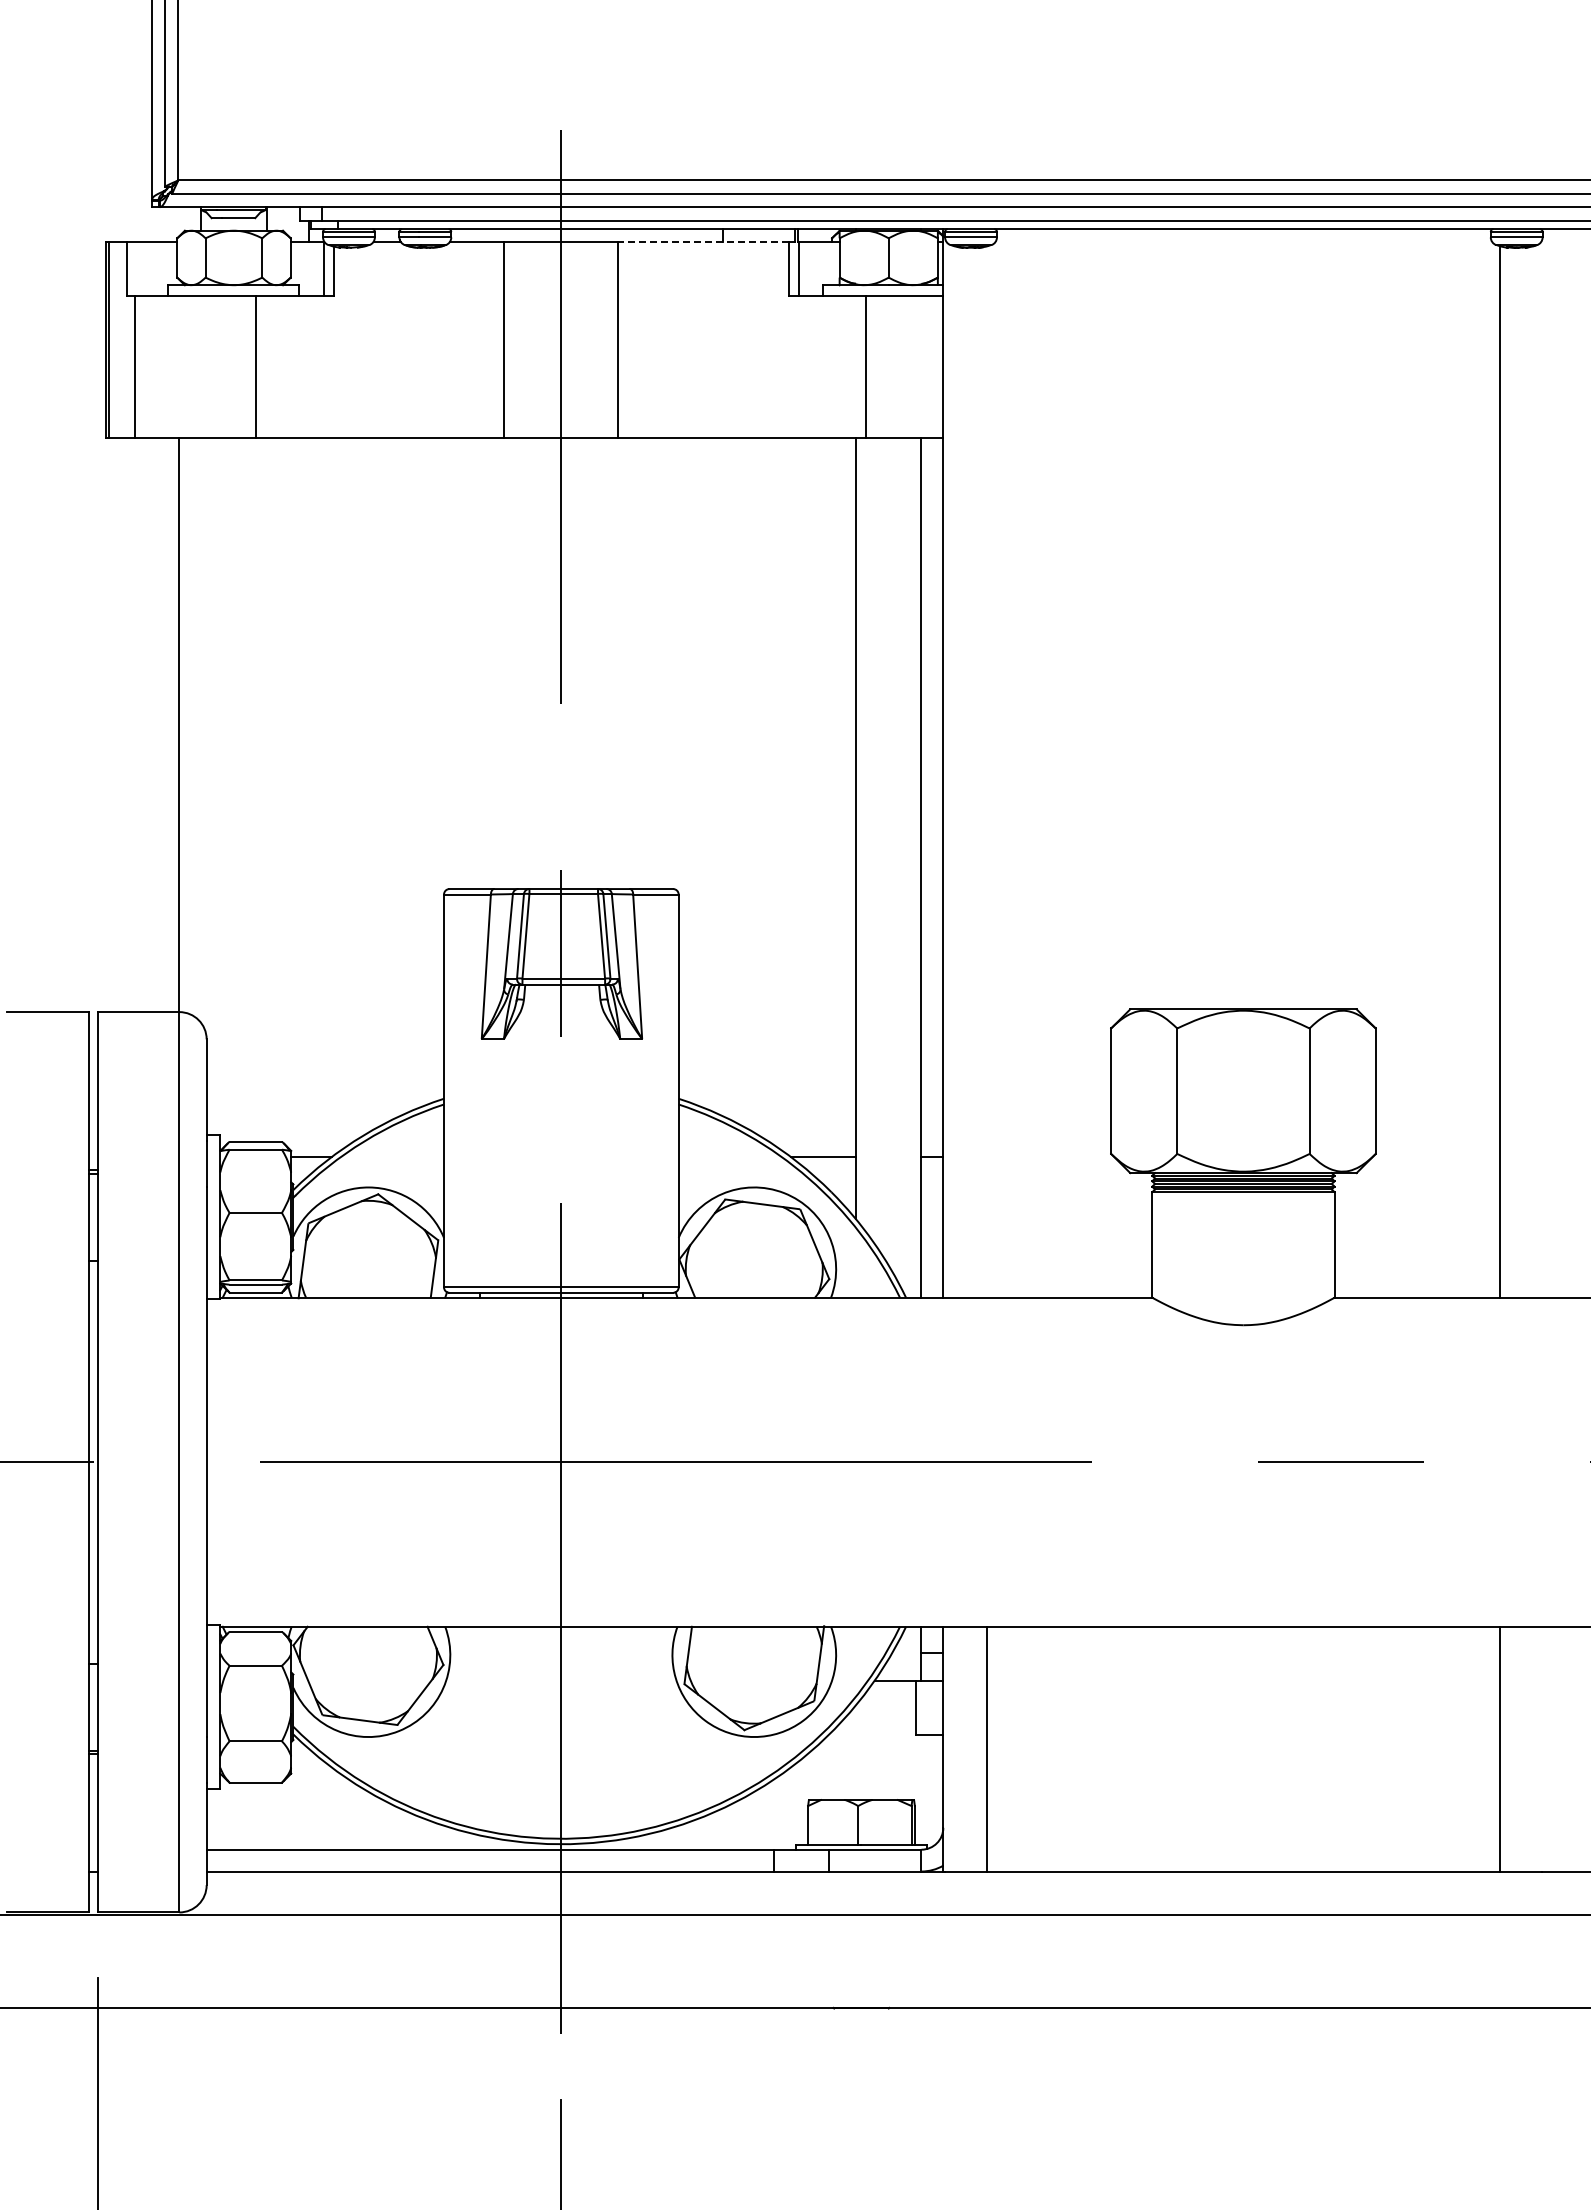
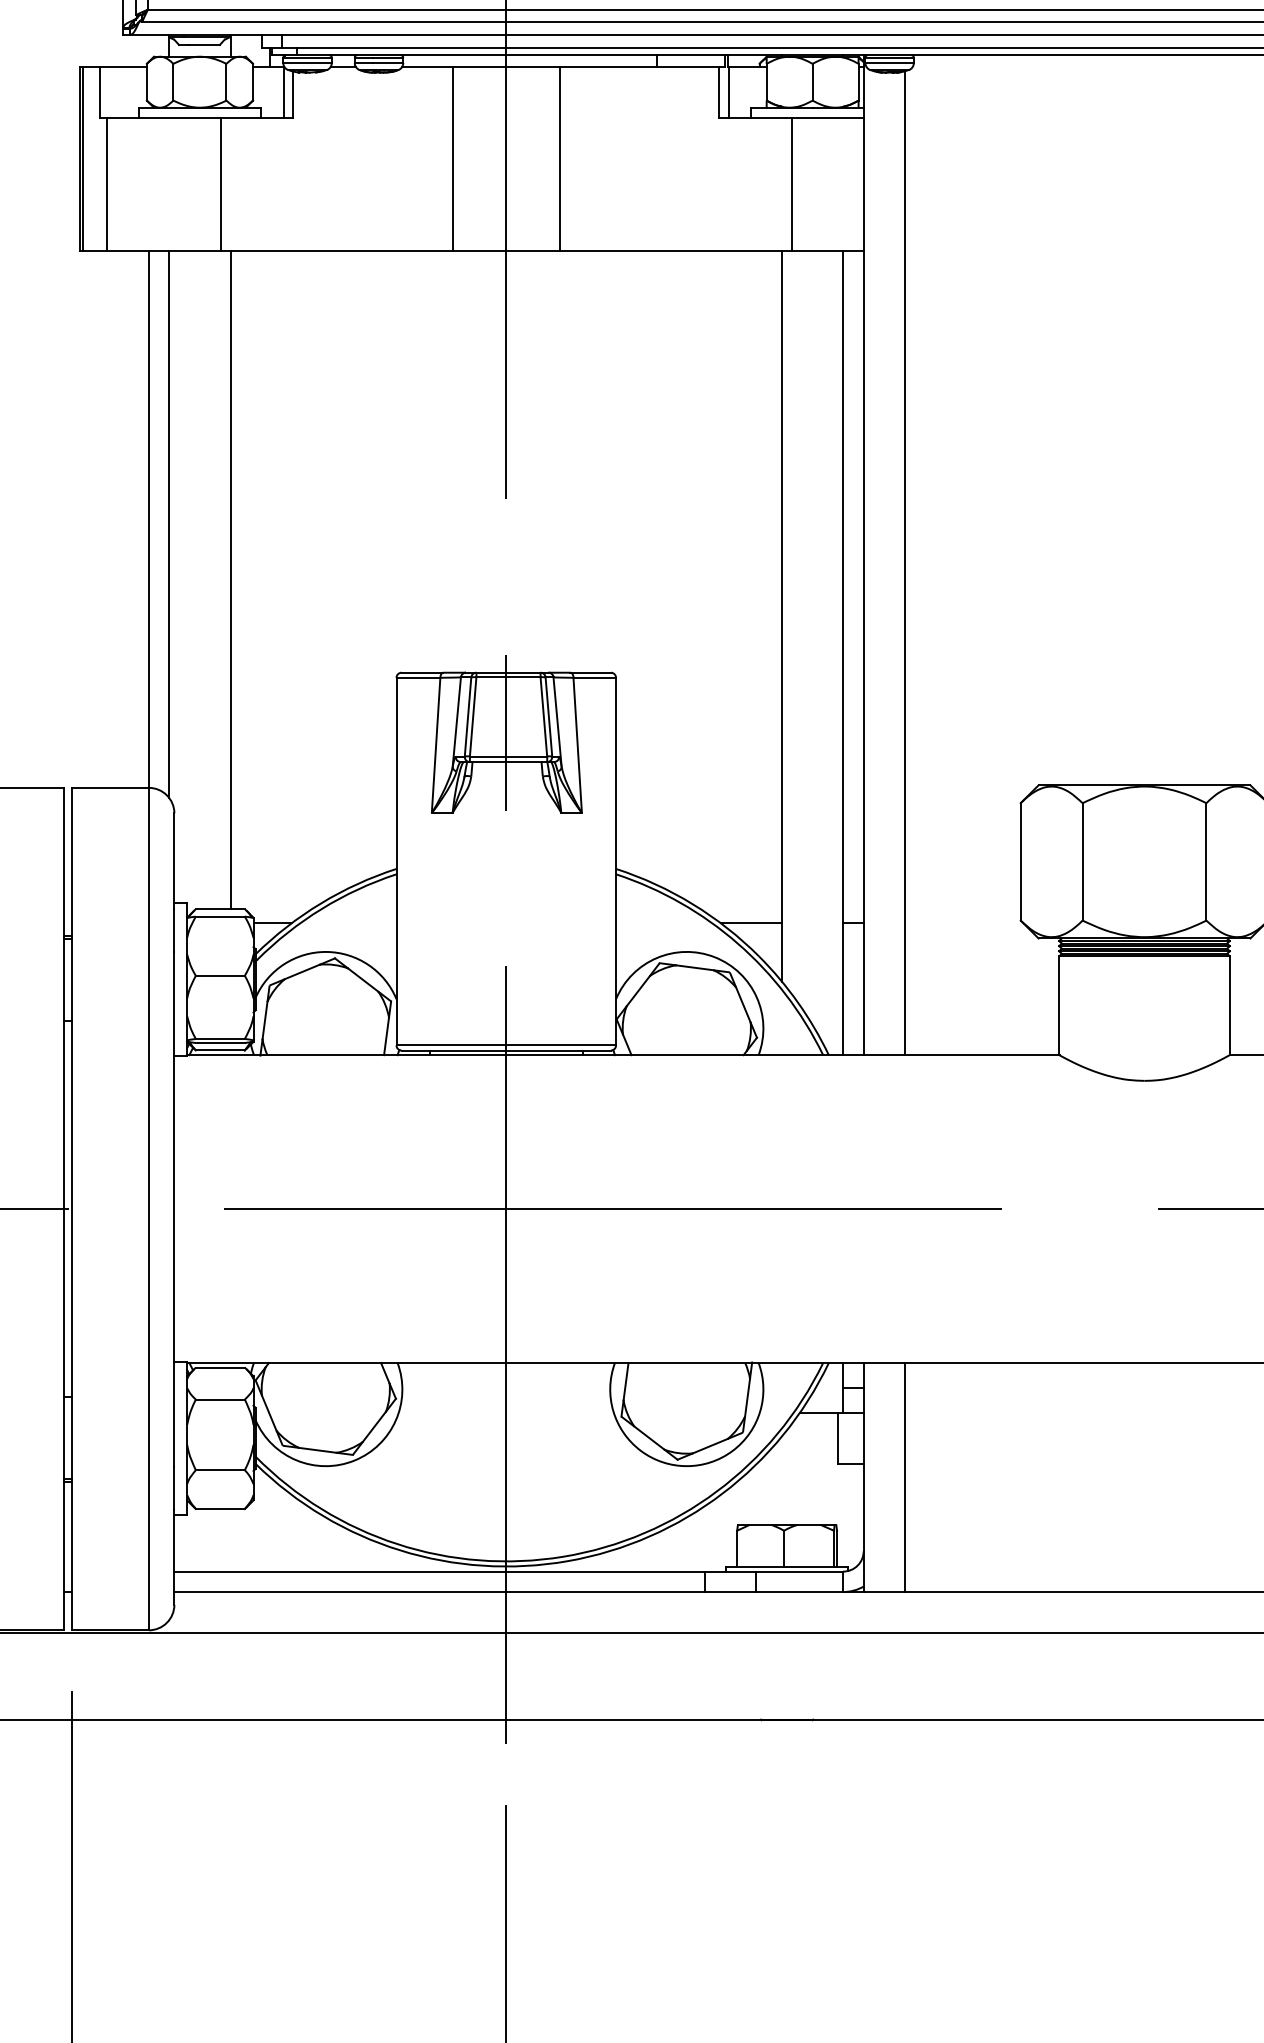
line: (703, 241) -> (639, 66), dashed -> solid
line: (201, 730) -> (169, 524), added
line: (986, 771) -> (904, 562), added
line: (266, 789) -> (230, 579), added

